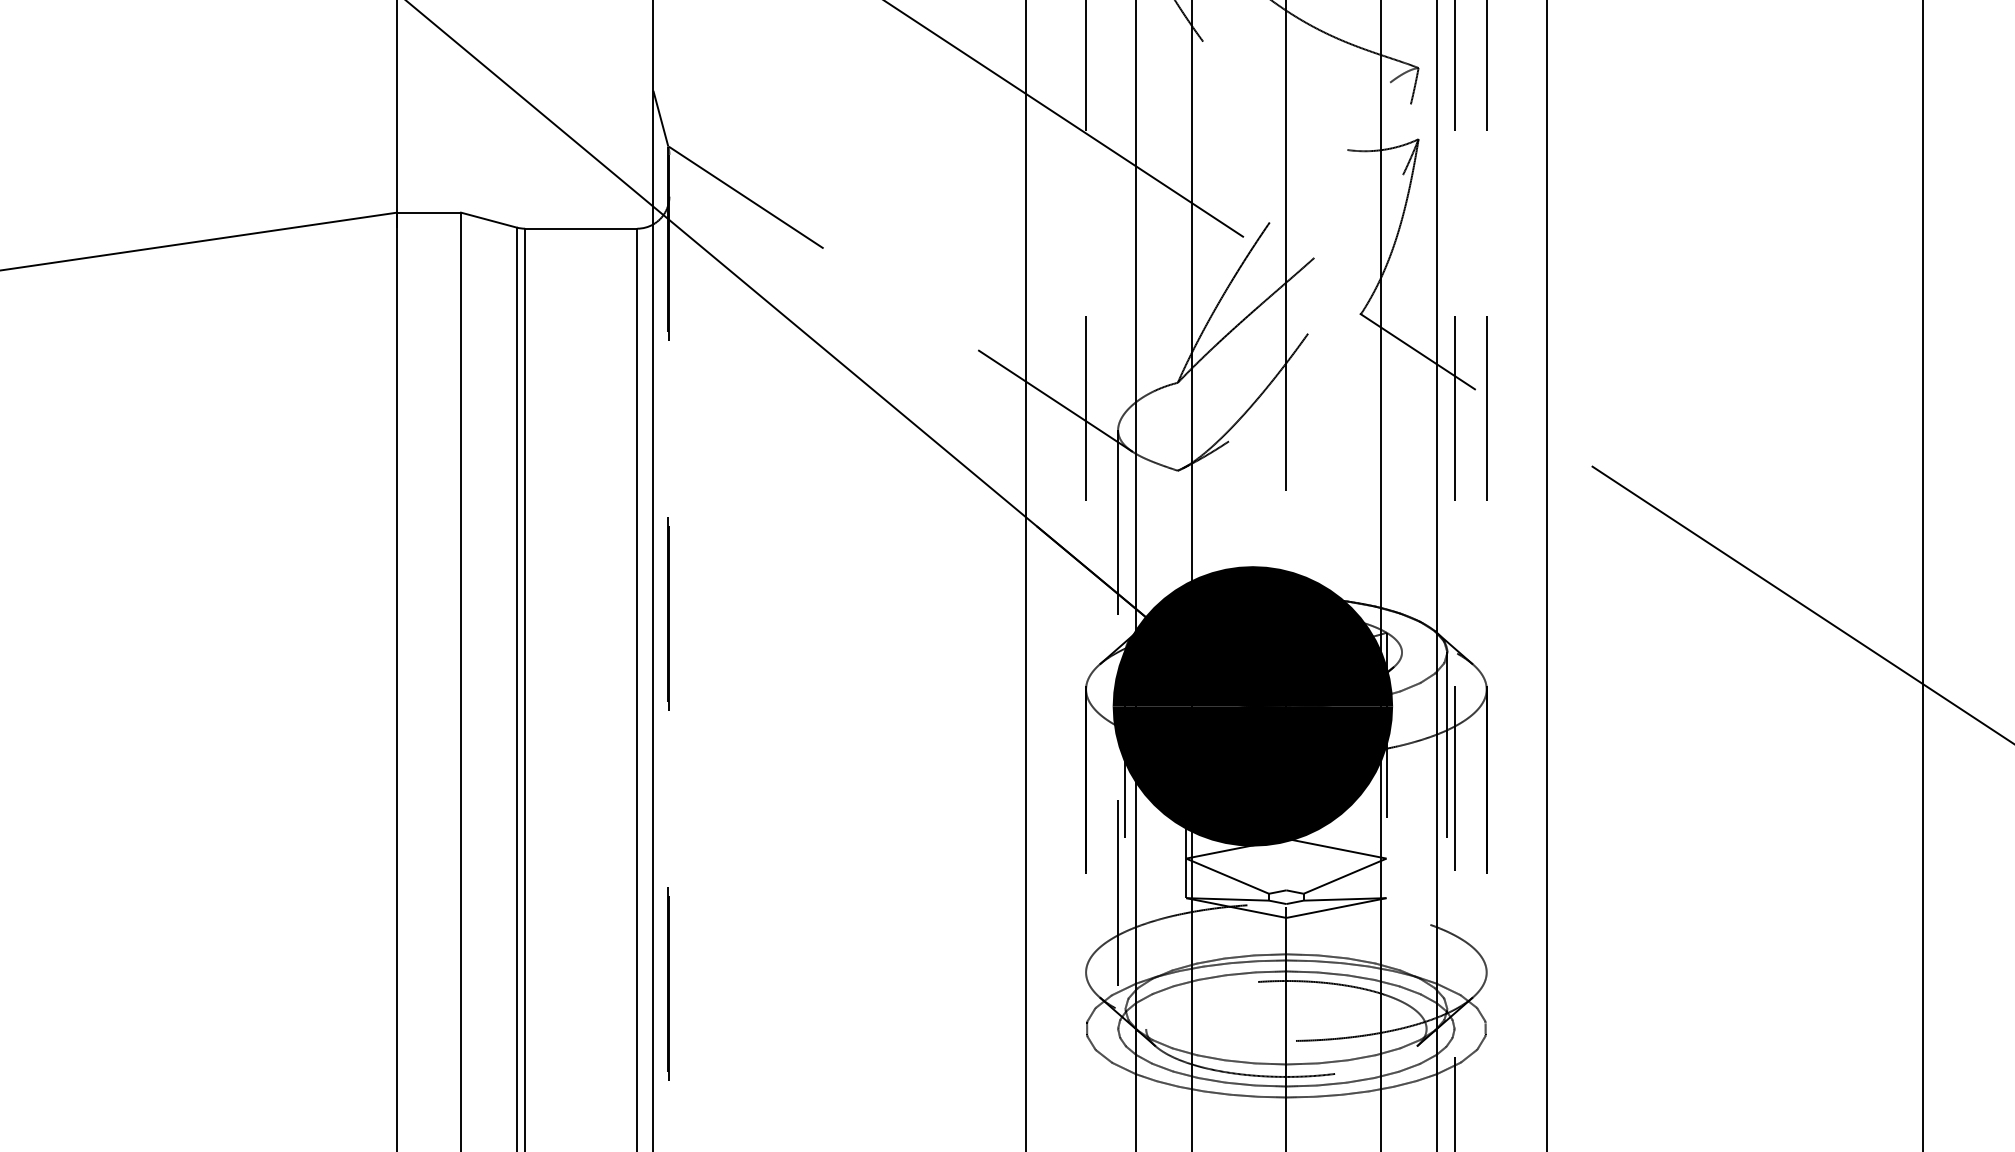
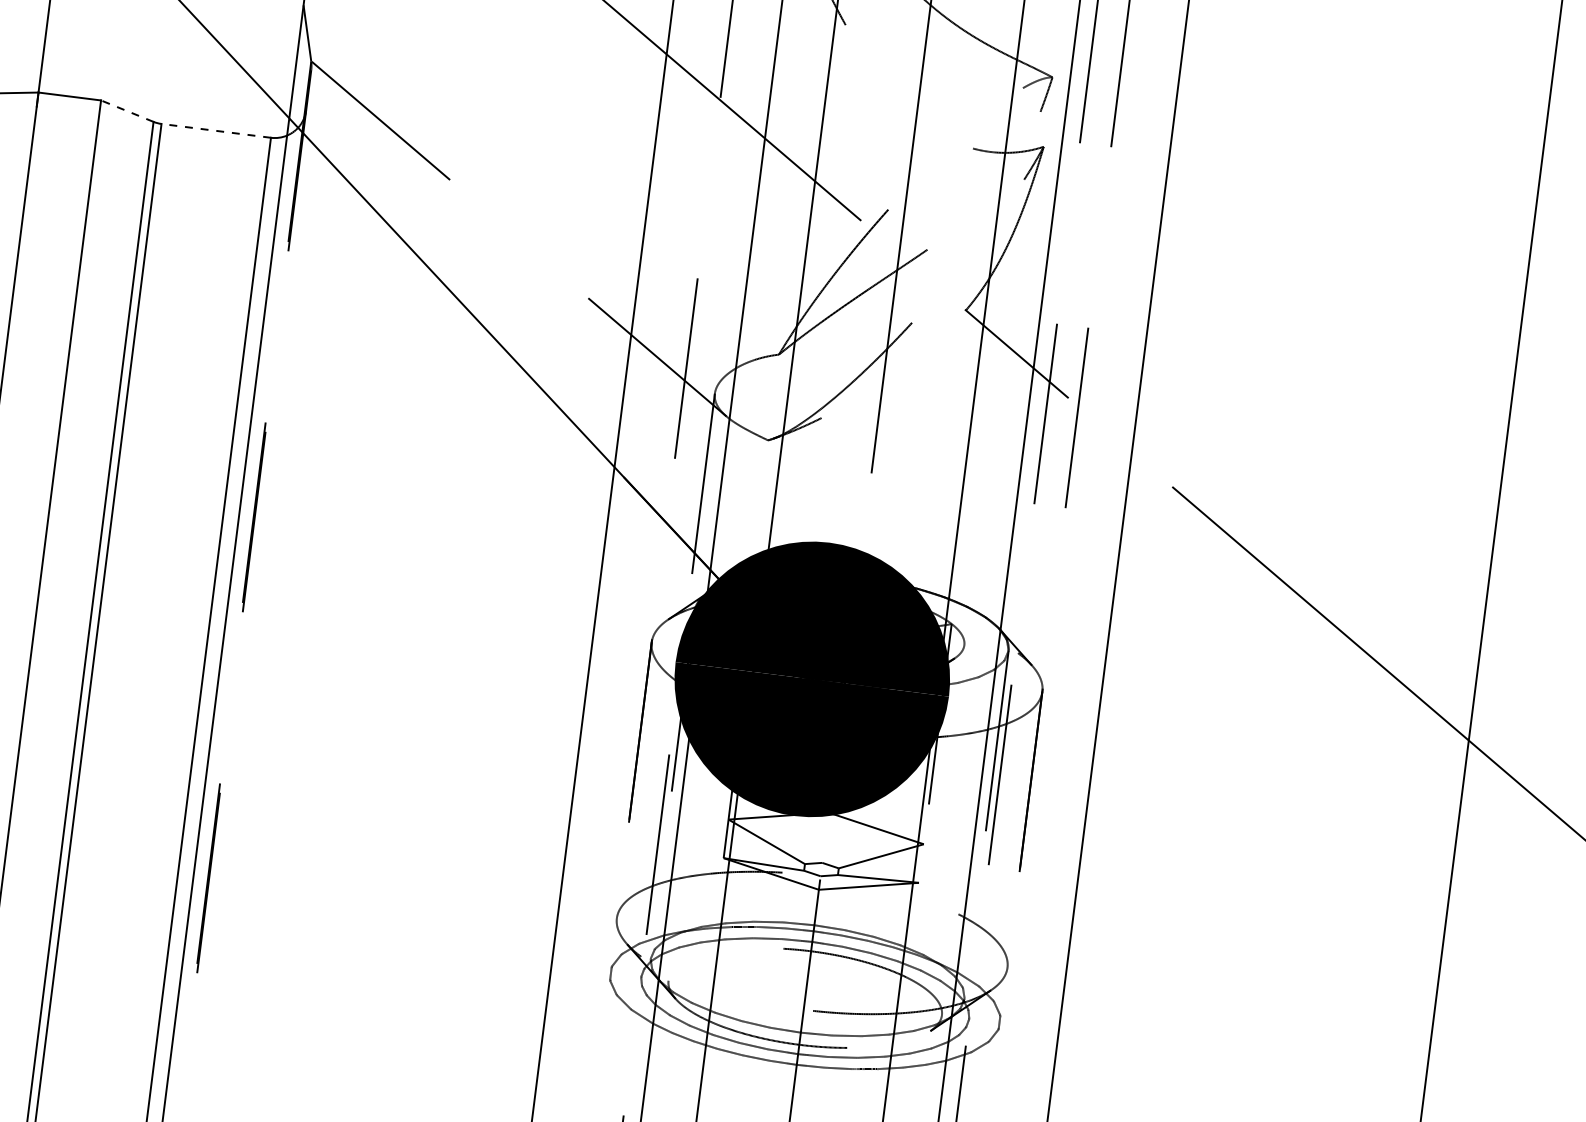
line: (488, 220) -> (126, 111), solid -> dashed
line: (580, 228) -> (215, 130), solid -> dashed

